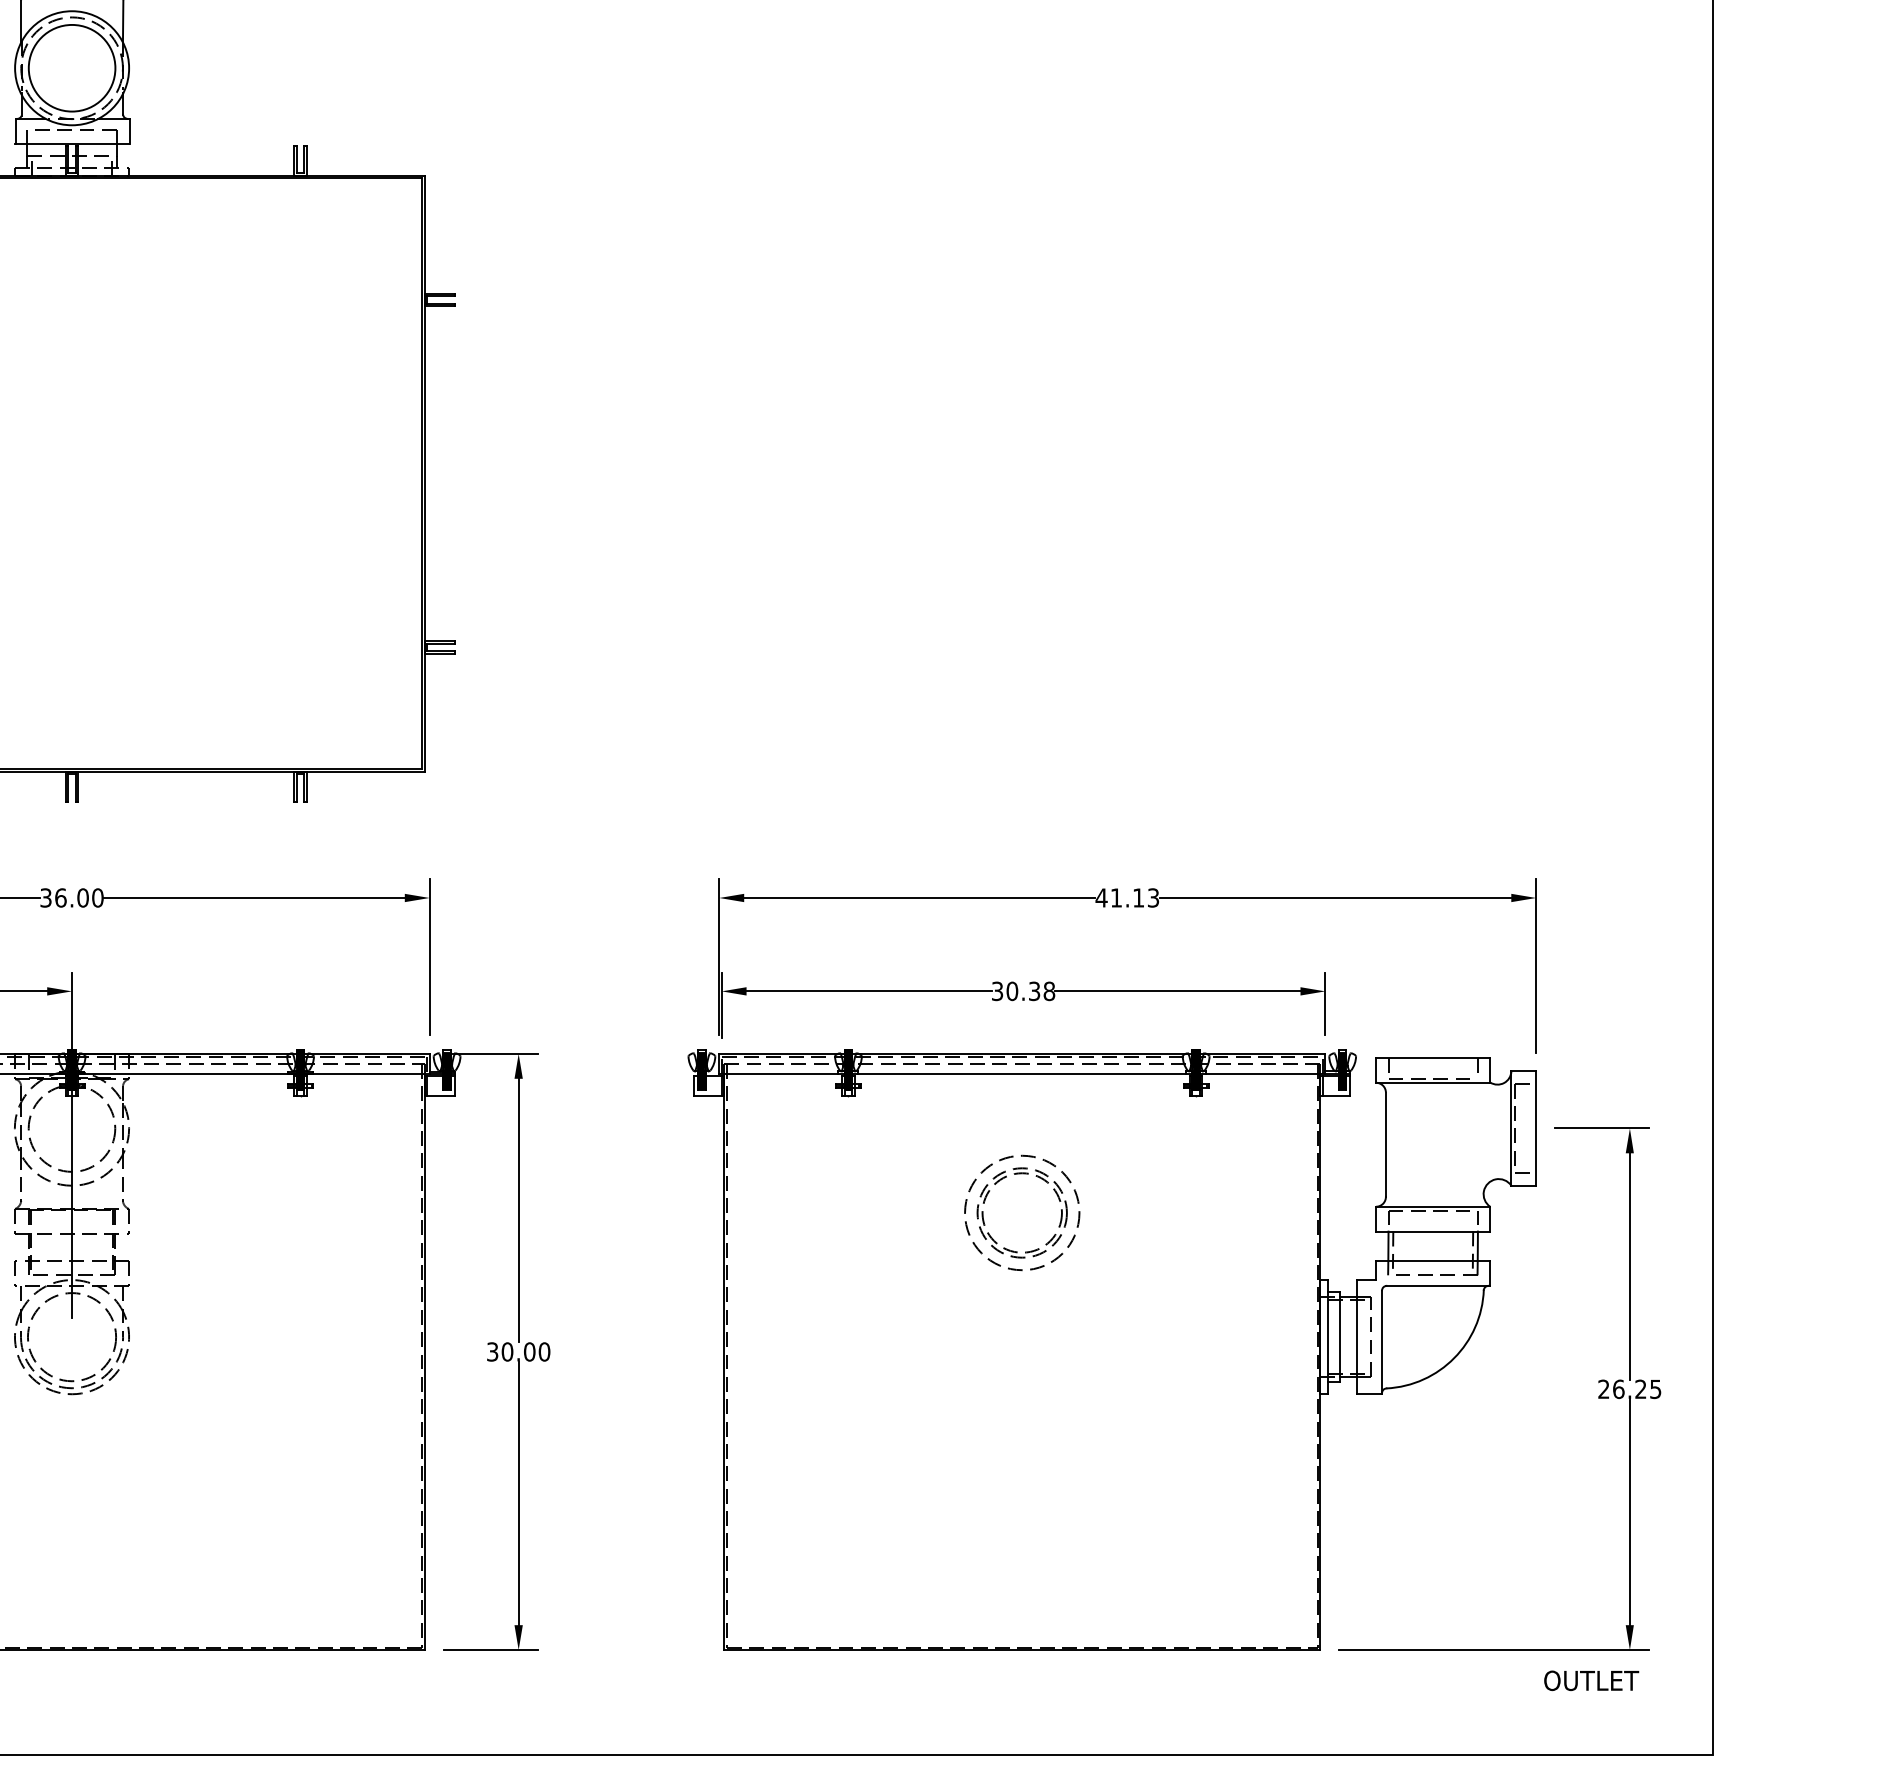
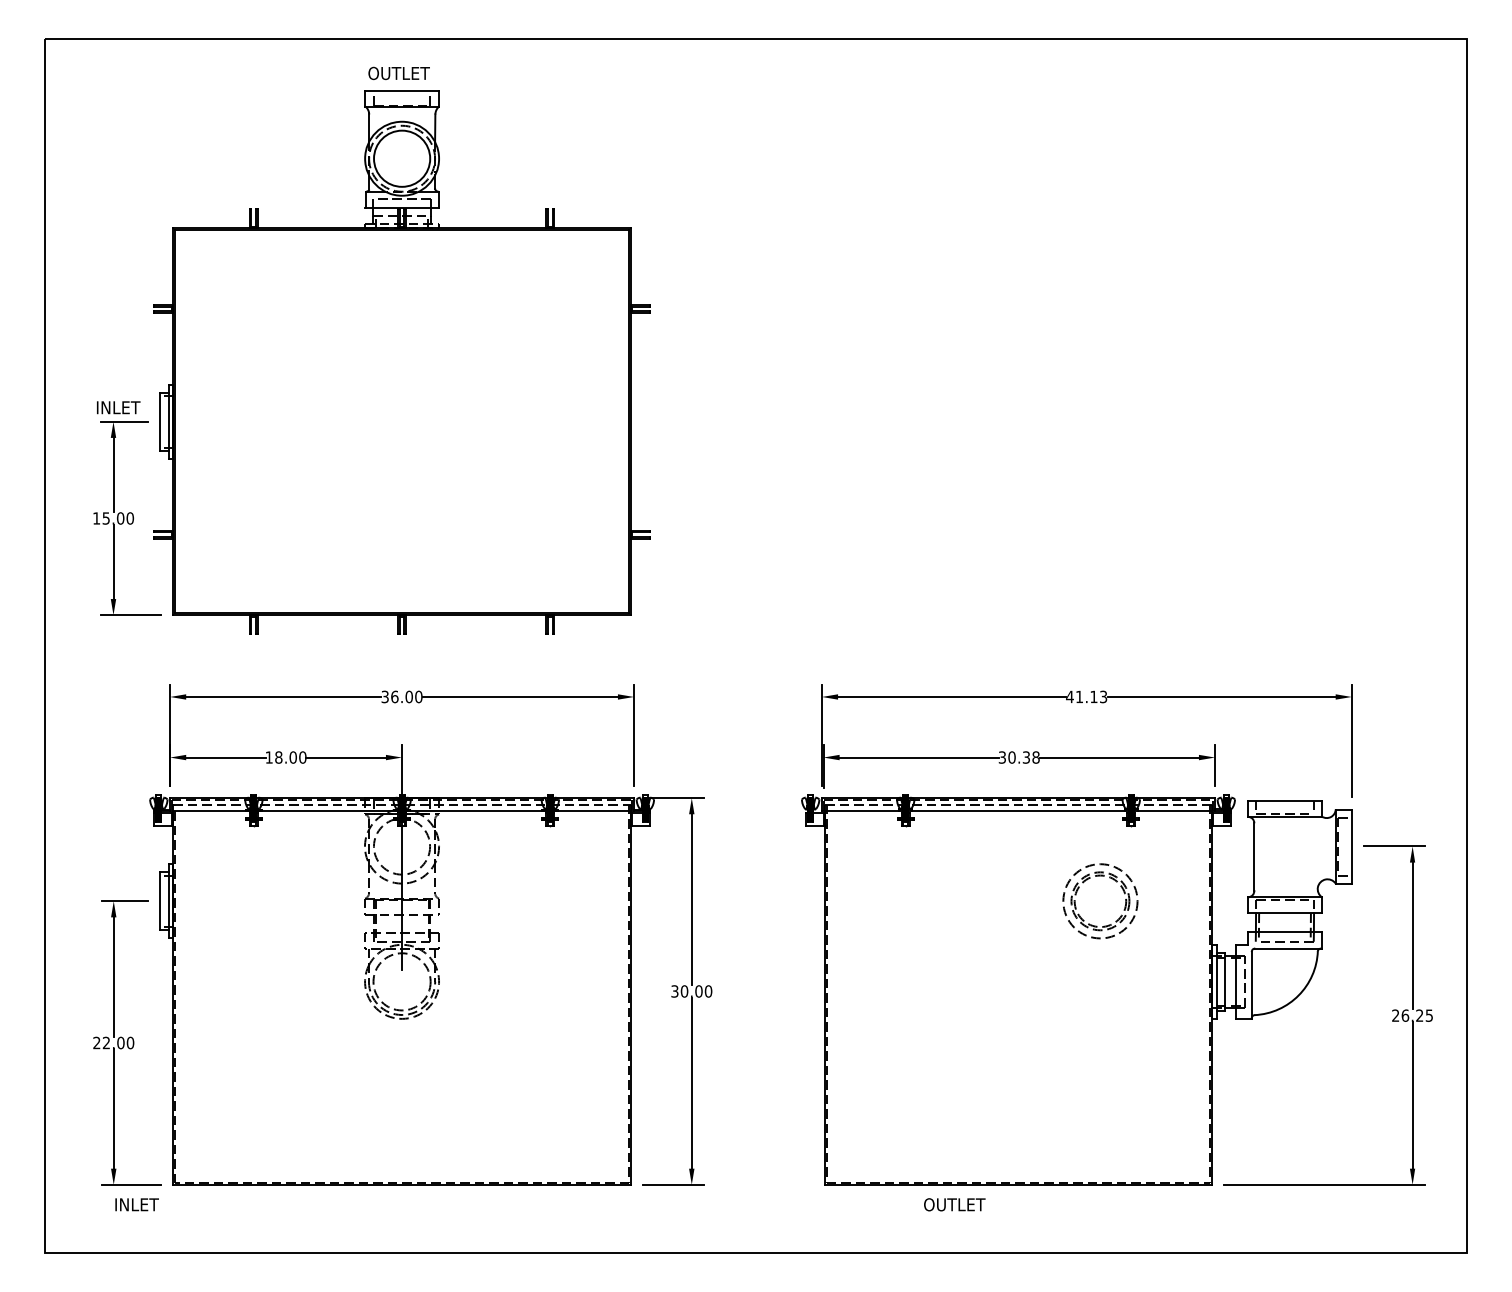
part: (1016, 1250) -> (1096, 925), moved
text: (1591, 1680) -> (954, 1204), moved

